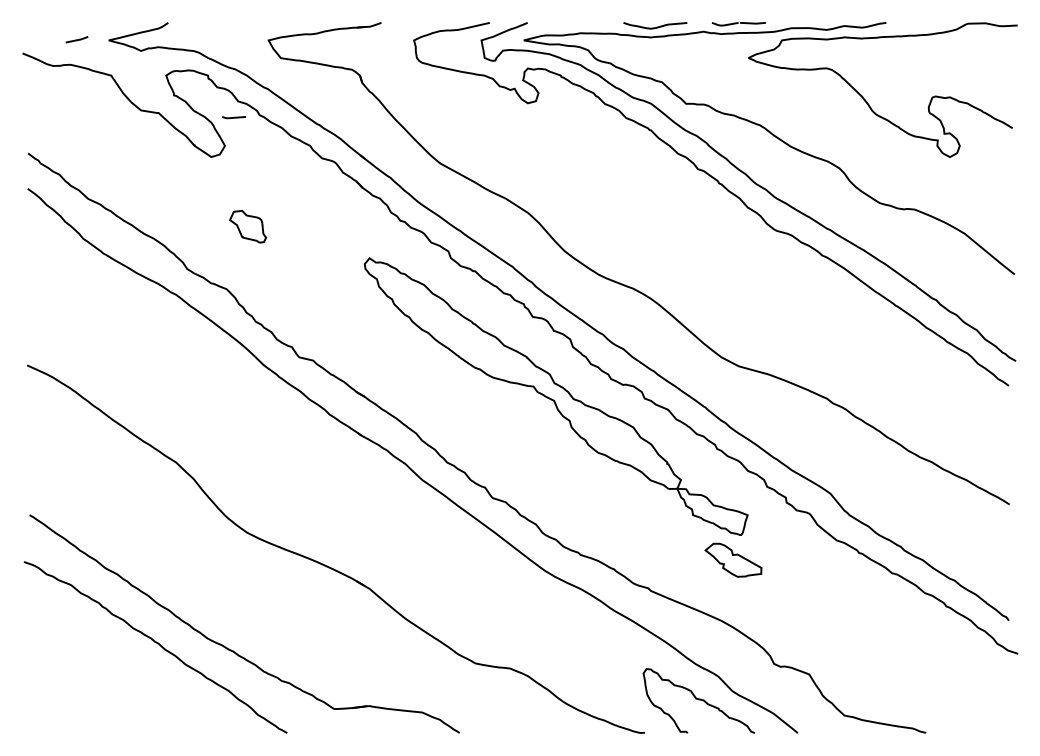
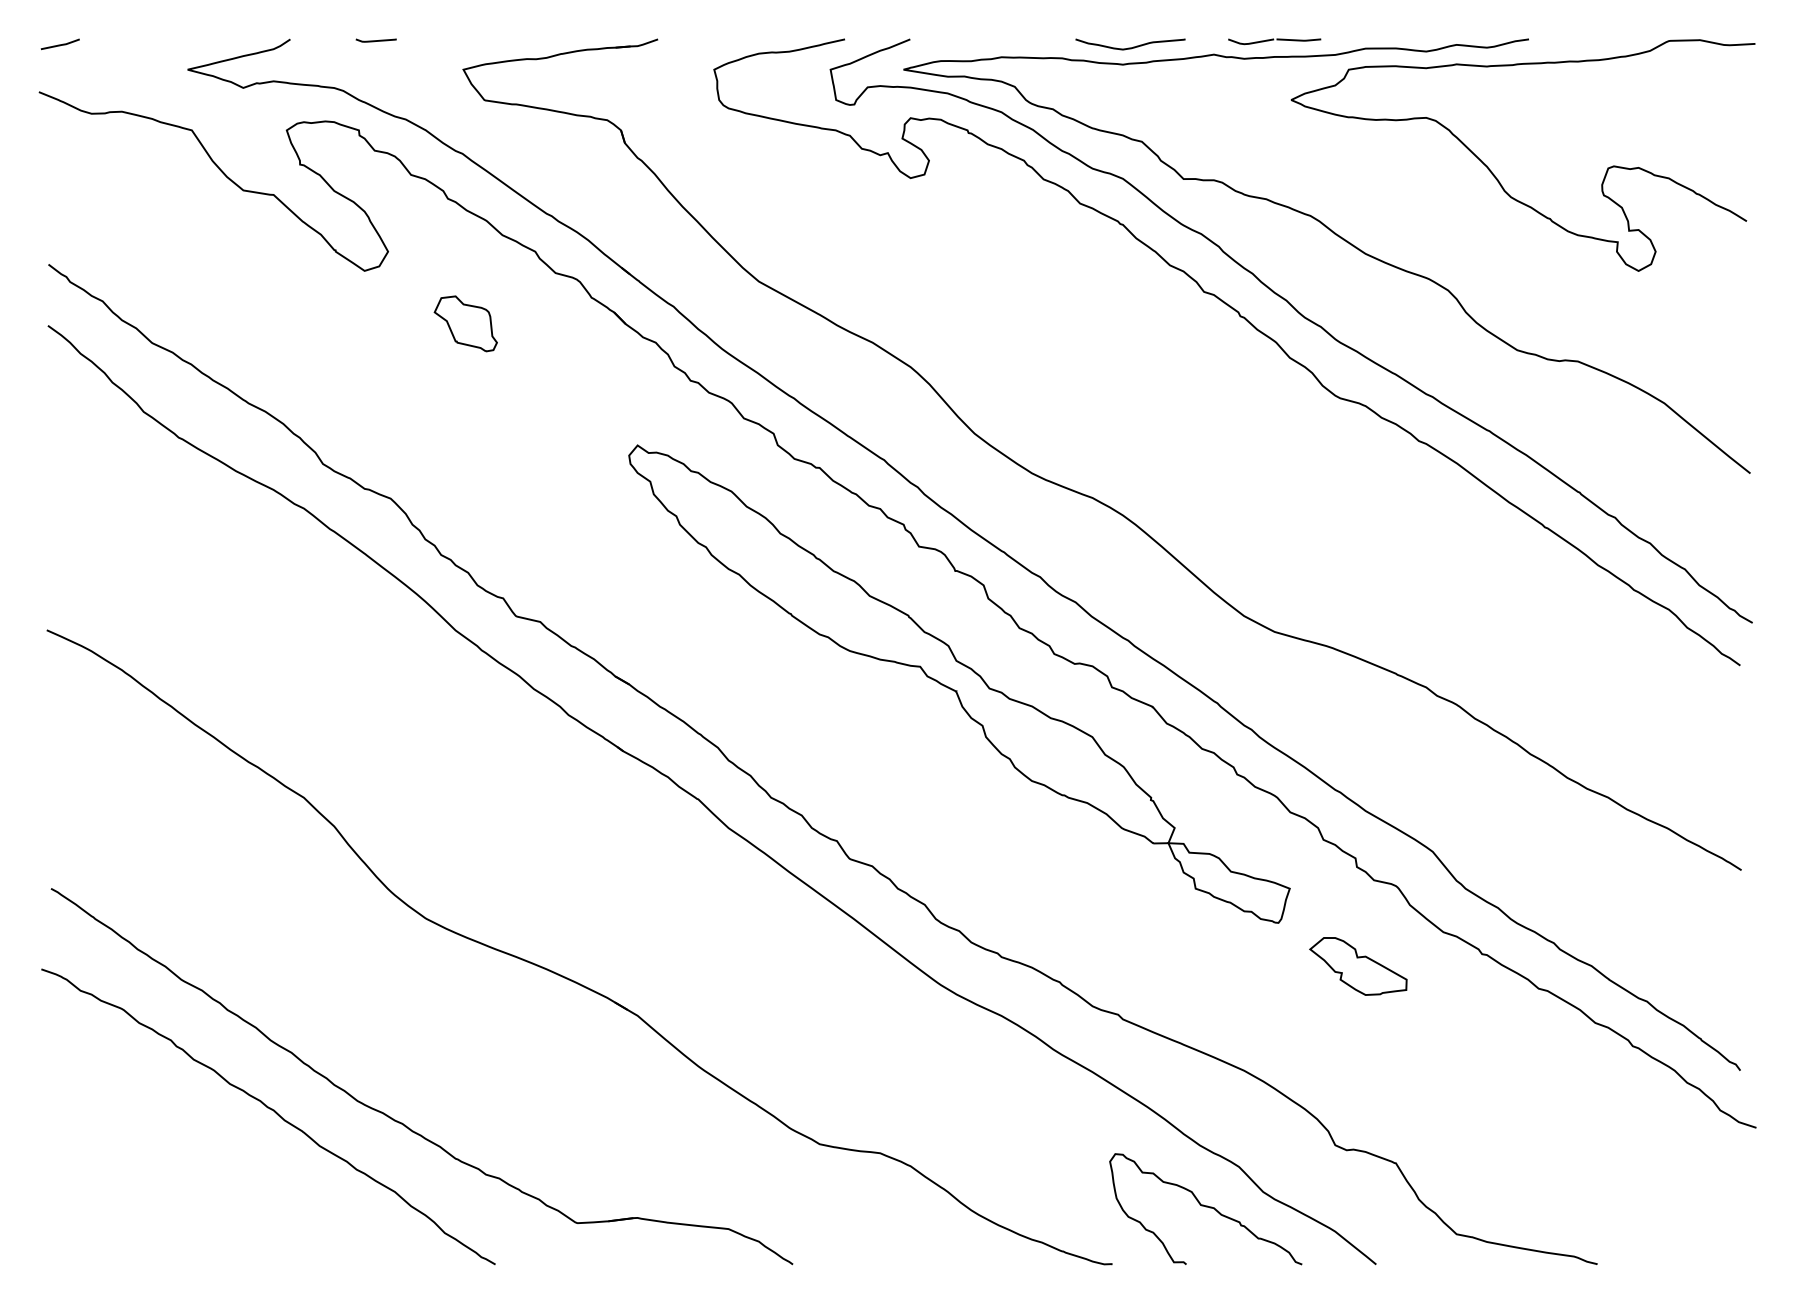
line: (76, 39) -> (59, 43), moved
line: (233, 117) -> (375, 40), moved
part: (247, 226) -> (464, 323), moved
part: (733, 559) -> (1358, 965), moved

